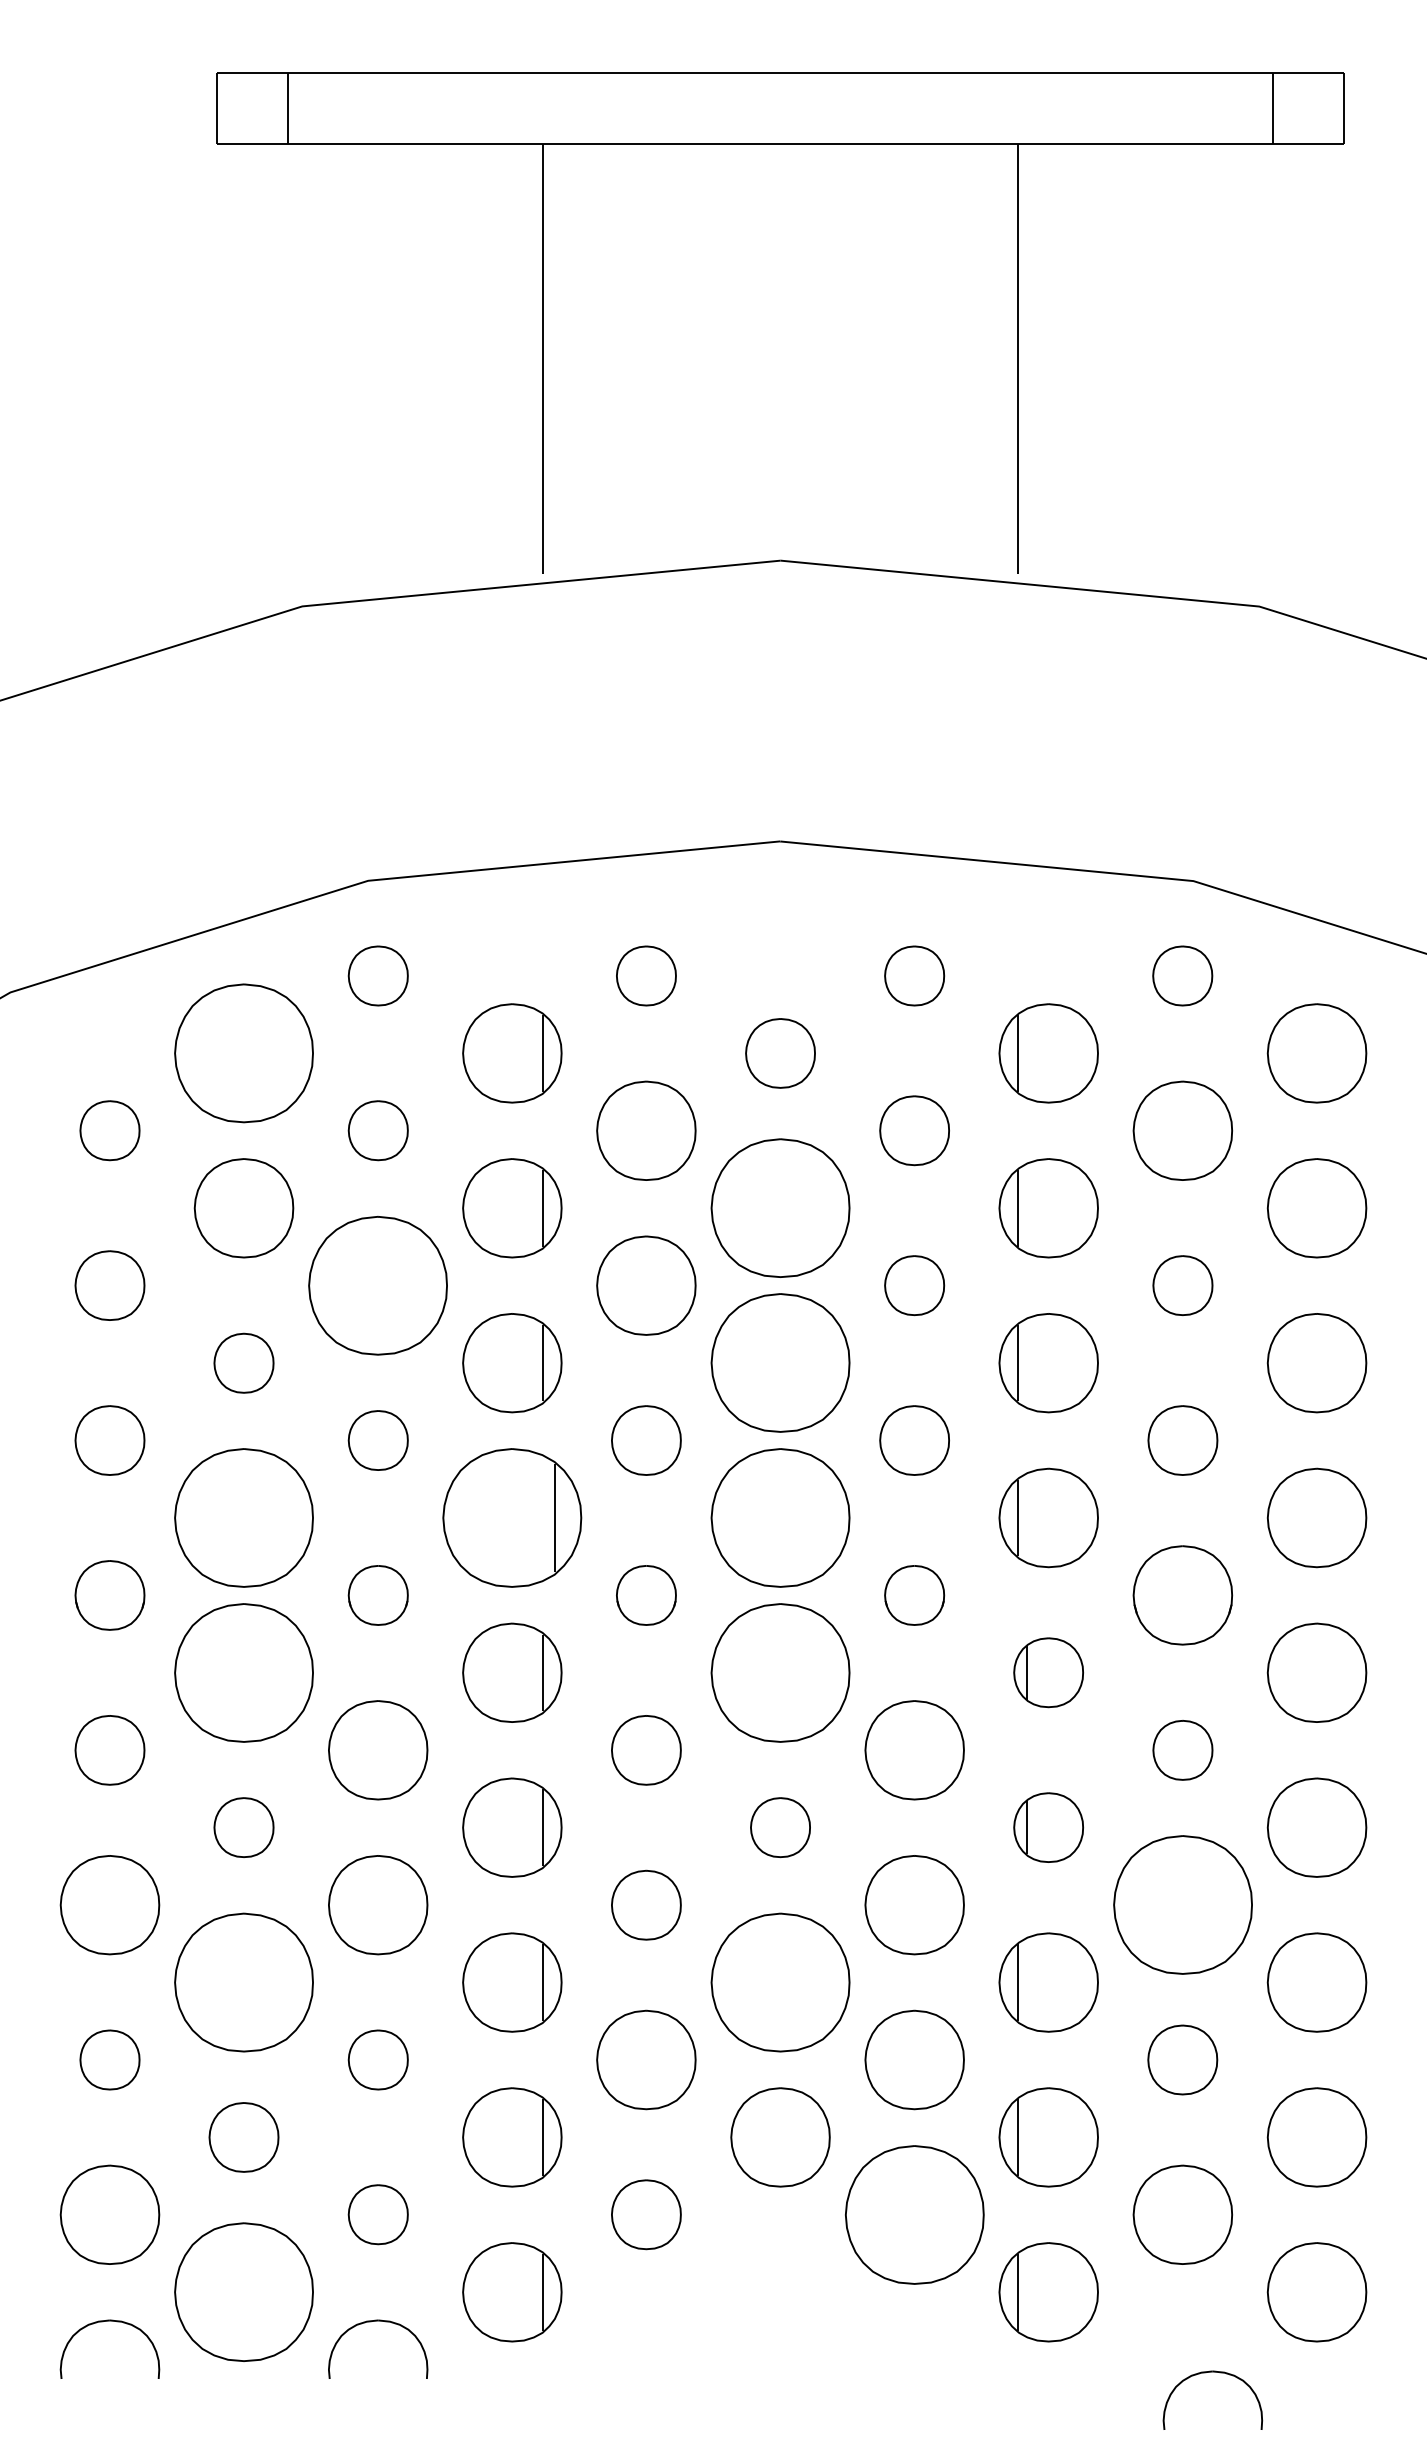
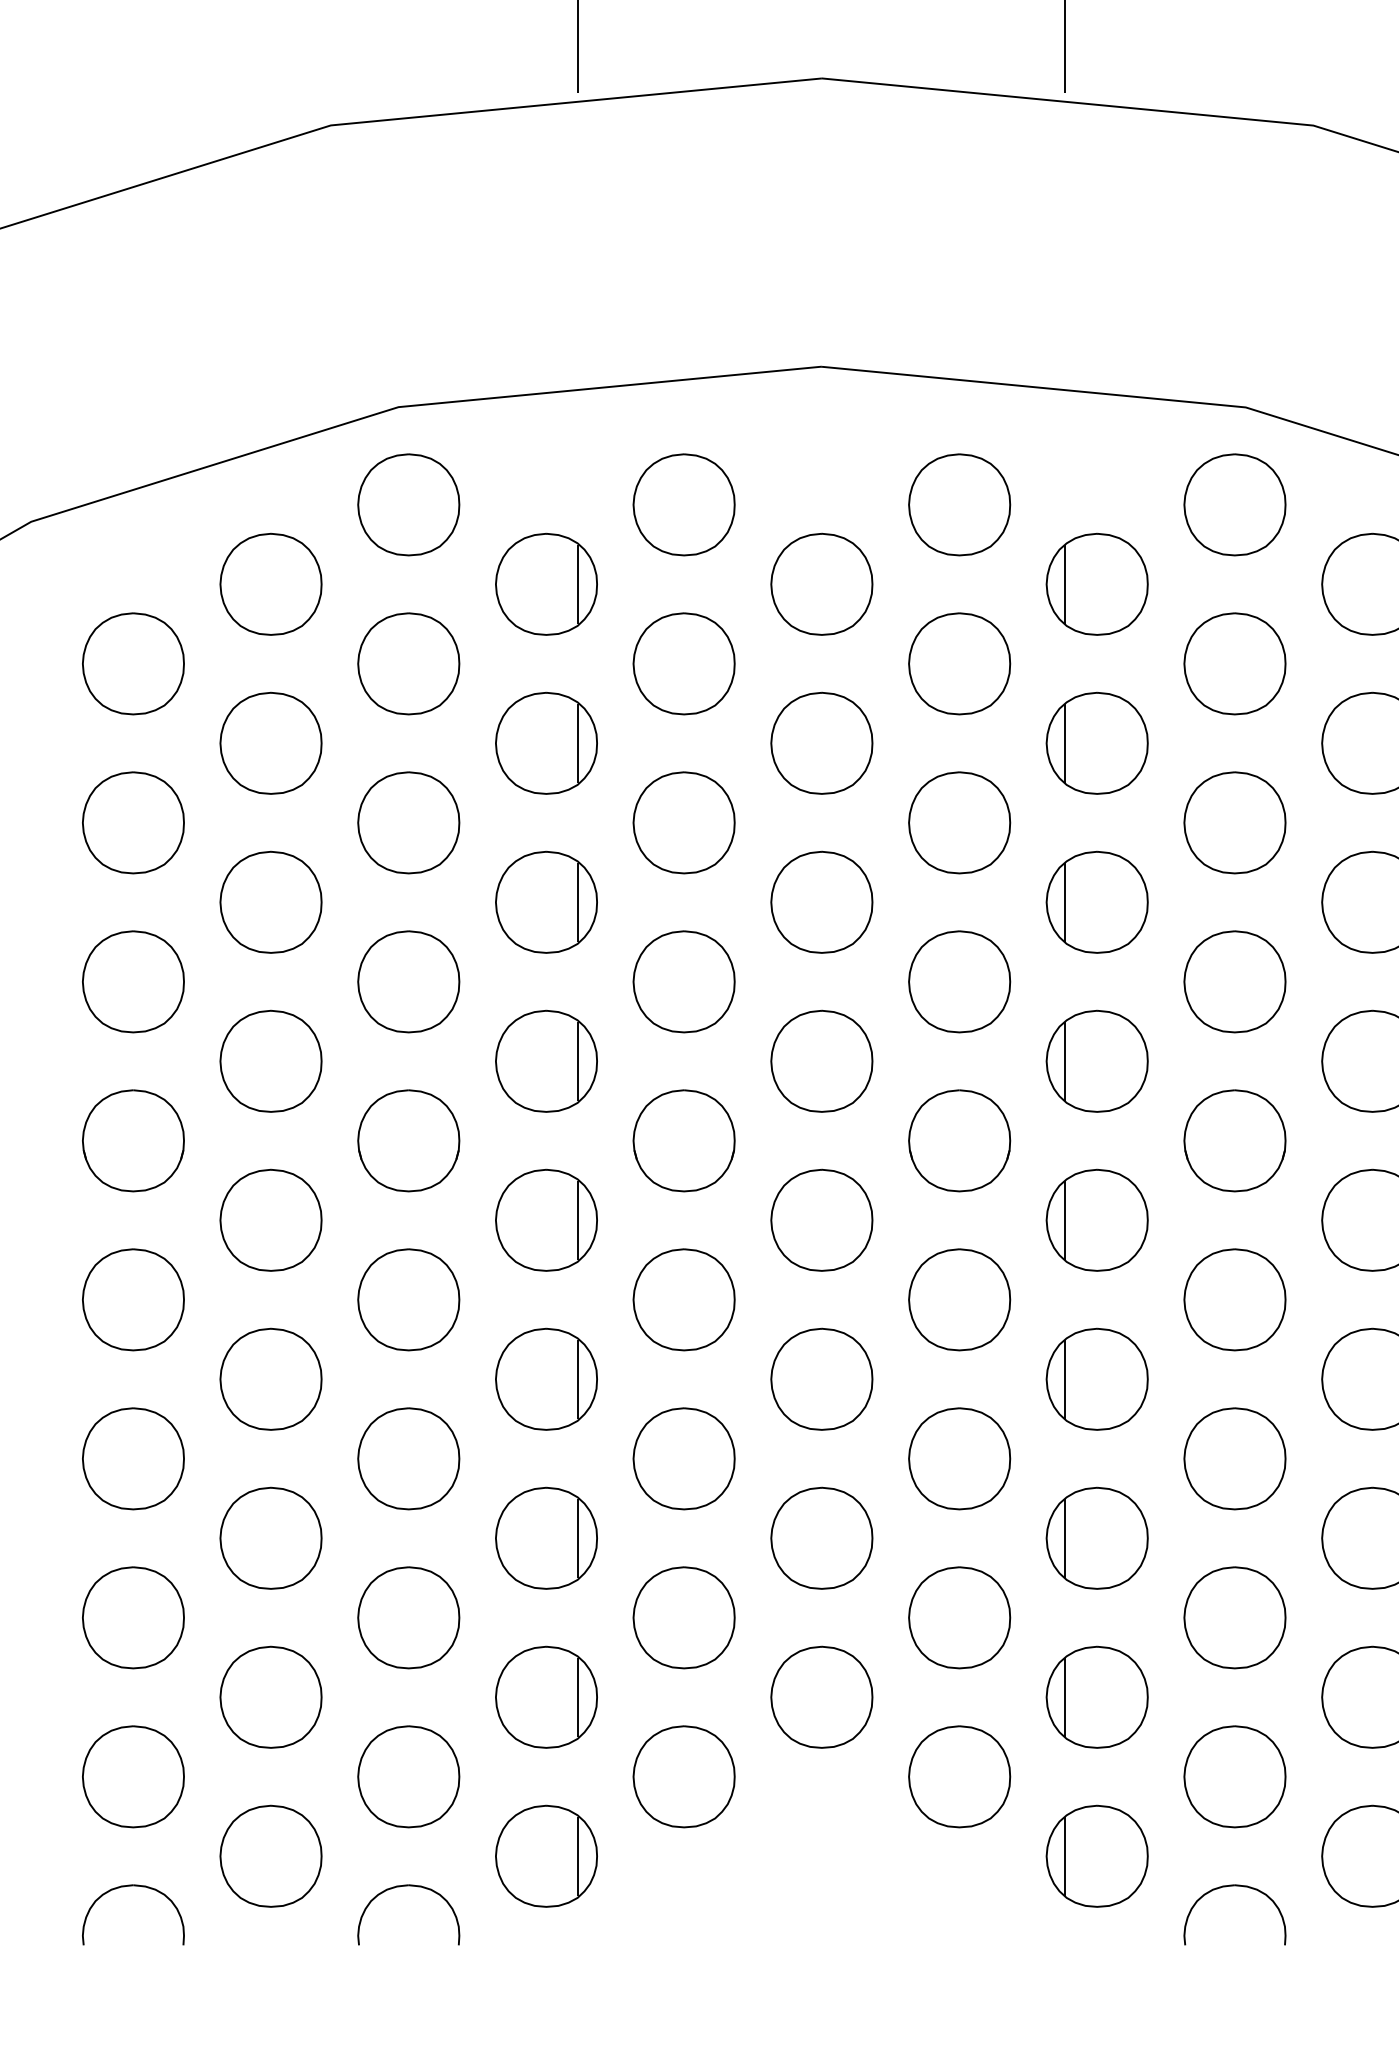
part: (378, 975) -> (409, 504), size x1.67
part: (646, 975) -> (684, 504), size x1.67
part: (914, 975) -> (959, 504), size x1.67
part: (1182, 975) -> (1234, 504), size x1.67
part: (243, 1053) -> (270, 584), size x0.71
part: (780, 1053) -> (821, 584), size x1.43
part: (109, 1130) -> (132, 663), size x1.67
part: (378, 1130) -> (409, 663), size x1.67
part: (914, 1130) -> (959, 663), size x1.43
part: (780, 1208) -> (821, 743), size x0.71
part: (109, 1285) -> (132, 822), size x1.43
part: (378, 1285) -> (409, 822), size x0.71
part: (914, 1285) -> (959, 822), size x1.67
part: (1182, 1285) -> (1234, 822), size x1.67
part: (243, 1363) -> (270, 902), size x1.67
part: (780, 1363) -> (821, 902), size x0.71
part: (109, 1440) -> (132, 981), size x1.43
part: (378, 1440) -> (409, 981), size x1.67
part: (646, 1440) -> (684, 981), size x1.43
part: (914, 1440) -> (959, 981), size x1.43
part: (1182, 1440) -> (1234, 981), size x1.43
part: (243, 1517) -> (270, 1060), size x0.71
part: (512, 1517) -> (546, 1060), size x0.71
part: (780, 1517) -> (821, 1060), size x0.71
part: (109, 1595) -> (132, 1140), size x1.43
part: (378, 1595) -> (409, 1140), size x1.67
part: (646, 1595) -> (684, 1140), size x1.67
part: (914, 1595) -> (959, 1140), size x1.67
part: (243, 1672) -> (270, 1219), size x0.71
part: (780, 1672) -> (821, 1219), size x0.71
part: (1048, 1672) -> (1096, 1219), size x1.43
part: (109, 1750) -> (132, 1300), size x1.43
part: (646, 1750) -> (684, 1300), size x1.43
part: (1182, 1750) -> (1234, 1300), size x1.67
part: (243, 1827) -> (270, 1379), size x1.67
part: (780, 1827) -> (821, 1379), size x1.67
part: (1048, 1827) -> (1096, 1379), size x1.43
part: (646, 1905) -> (684, 1459), size x1.43
part: (1182, 1905) -> (1234, 1459), size x0.71
part: (243, 1982) -> (270, 1538), size x0.71
part: (780, 1982) -> (821, 1538), size x0.71
part: (109, 2059) -> (132, 1617), size x1.67
part: (378, 2059) -> (409, 1617), size x1.67
part: (1182, 2059) -> (1234, 1617), size x1.43
part: (243, 2137) -> (270, 1697), size x1.43
part: (378, 2214) -> (409, 1776), size x1.67
part: (646, 2214) -> (684, 1776), size x1.43
part: (914, 2214) -> (959, 1776), size x0.71
part: (243, 2292) -> (270, 1856), size x0.71
part: (1205, 2373) -> (1227, 1887), moved

